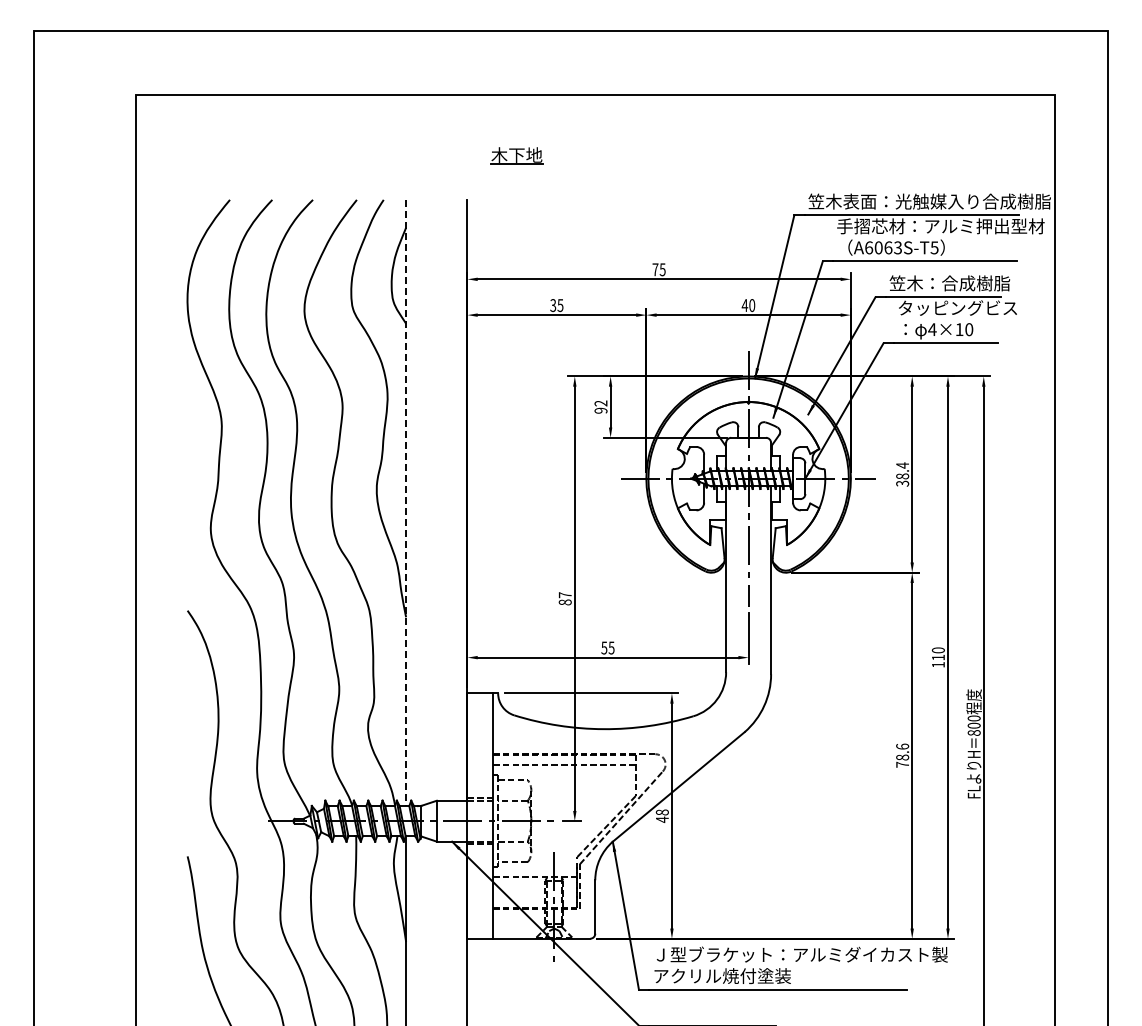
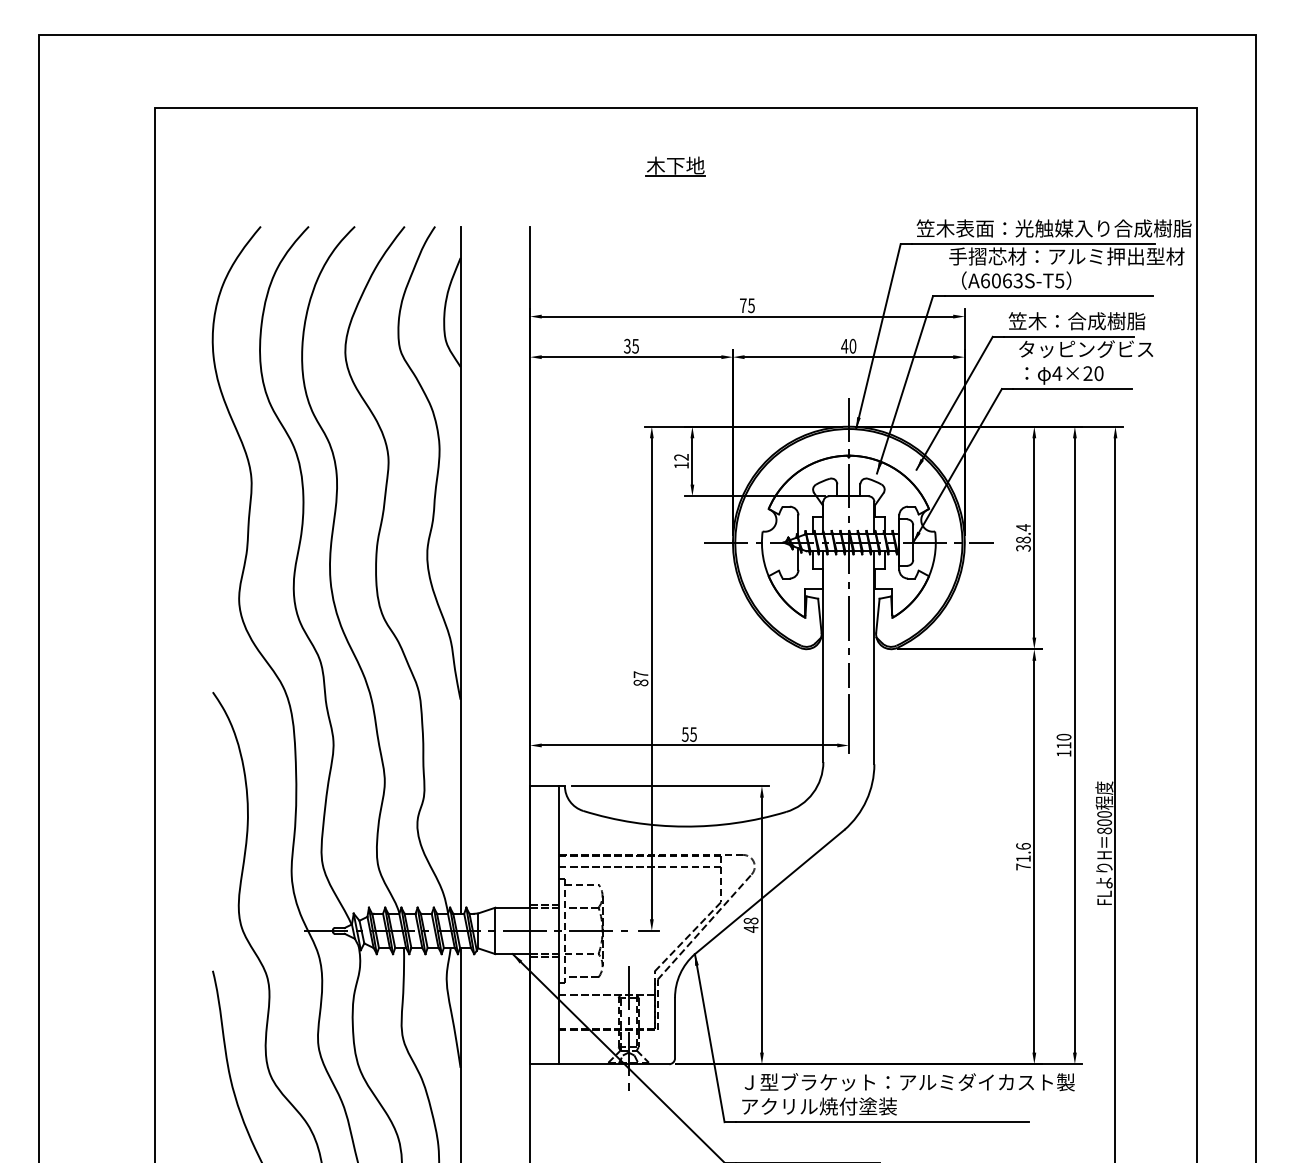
part: (516, 155) -> (675, 165), moved
text: (959, 329) -> (1087, 373), 4×10 -> 4×20
text: (600, 410) -> (680, 465), 92 -> 12
line: (406, 503) -> (461, 570), dashed -> solid
text: (902, 757) -> (1023, 858), 78.6 -> 71.6

